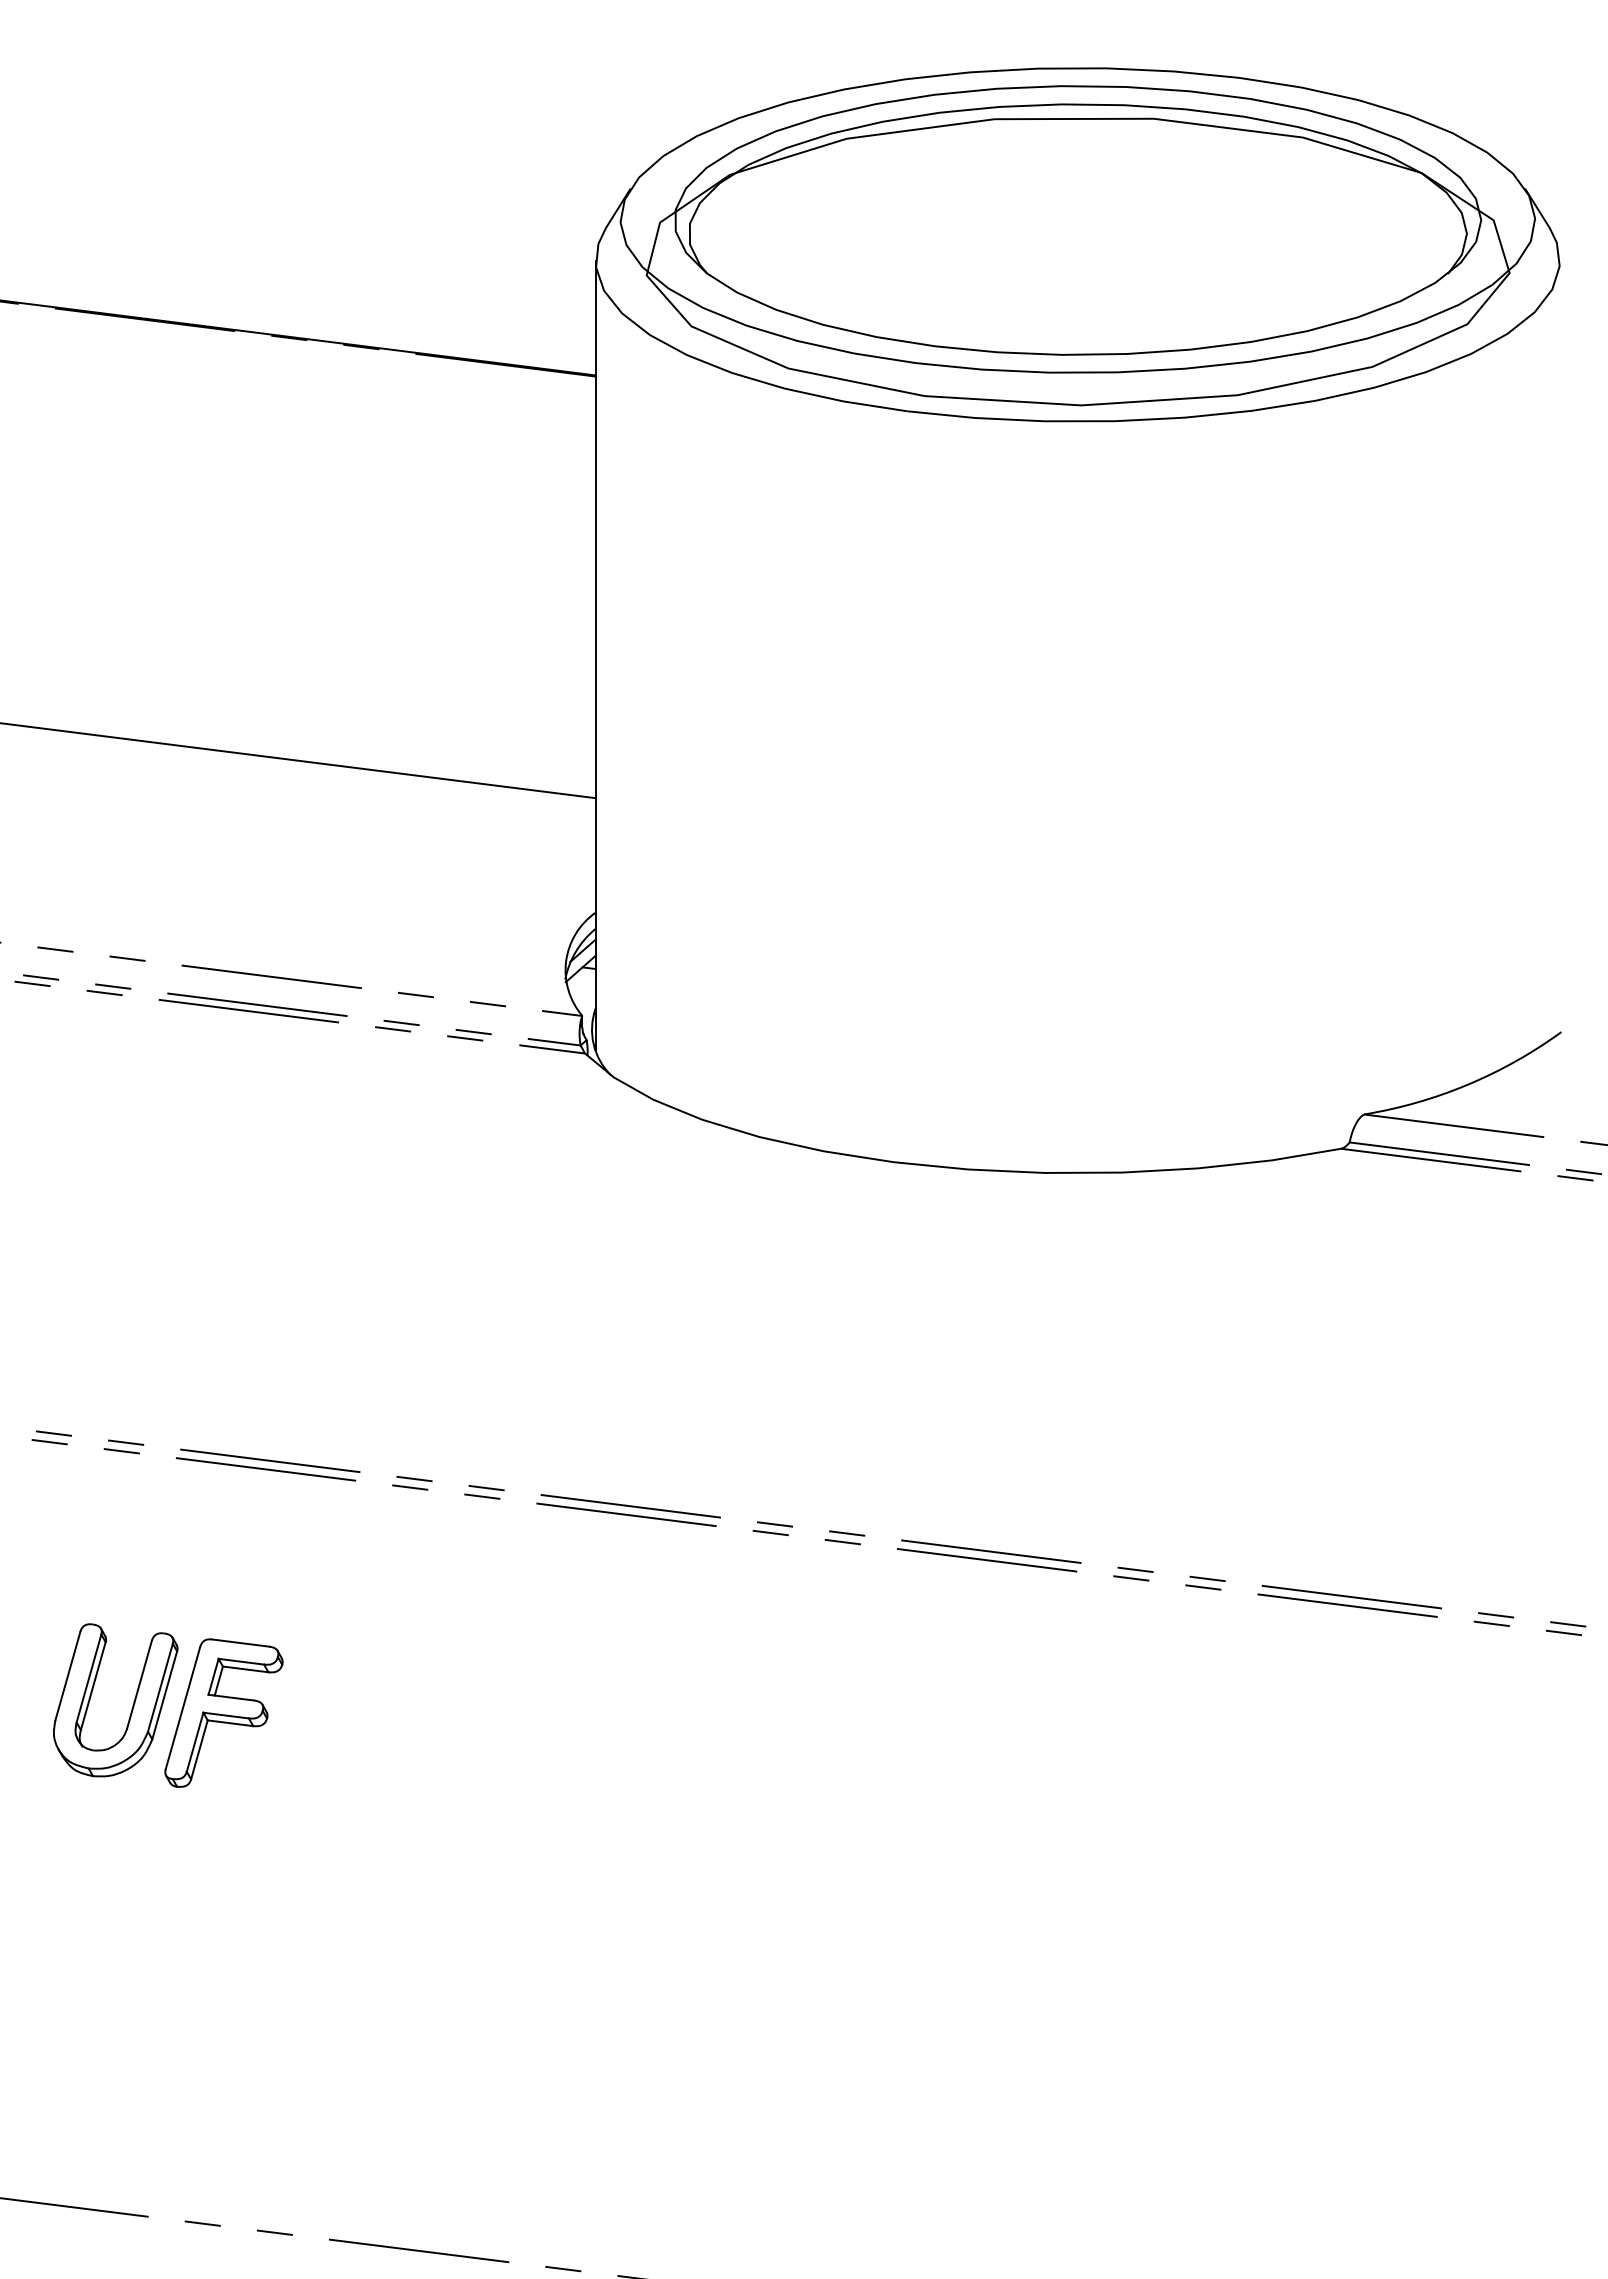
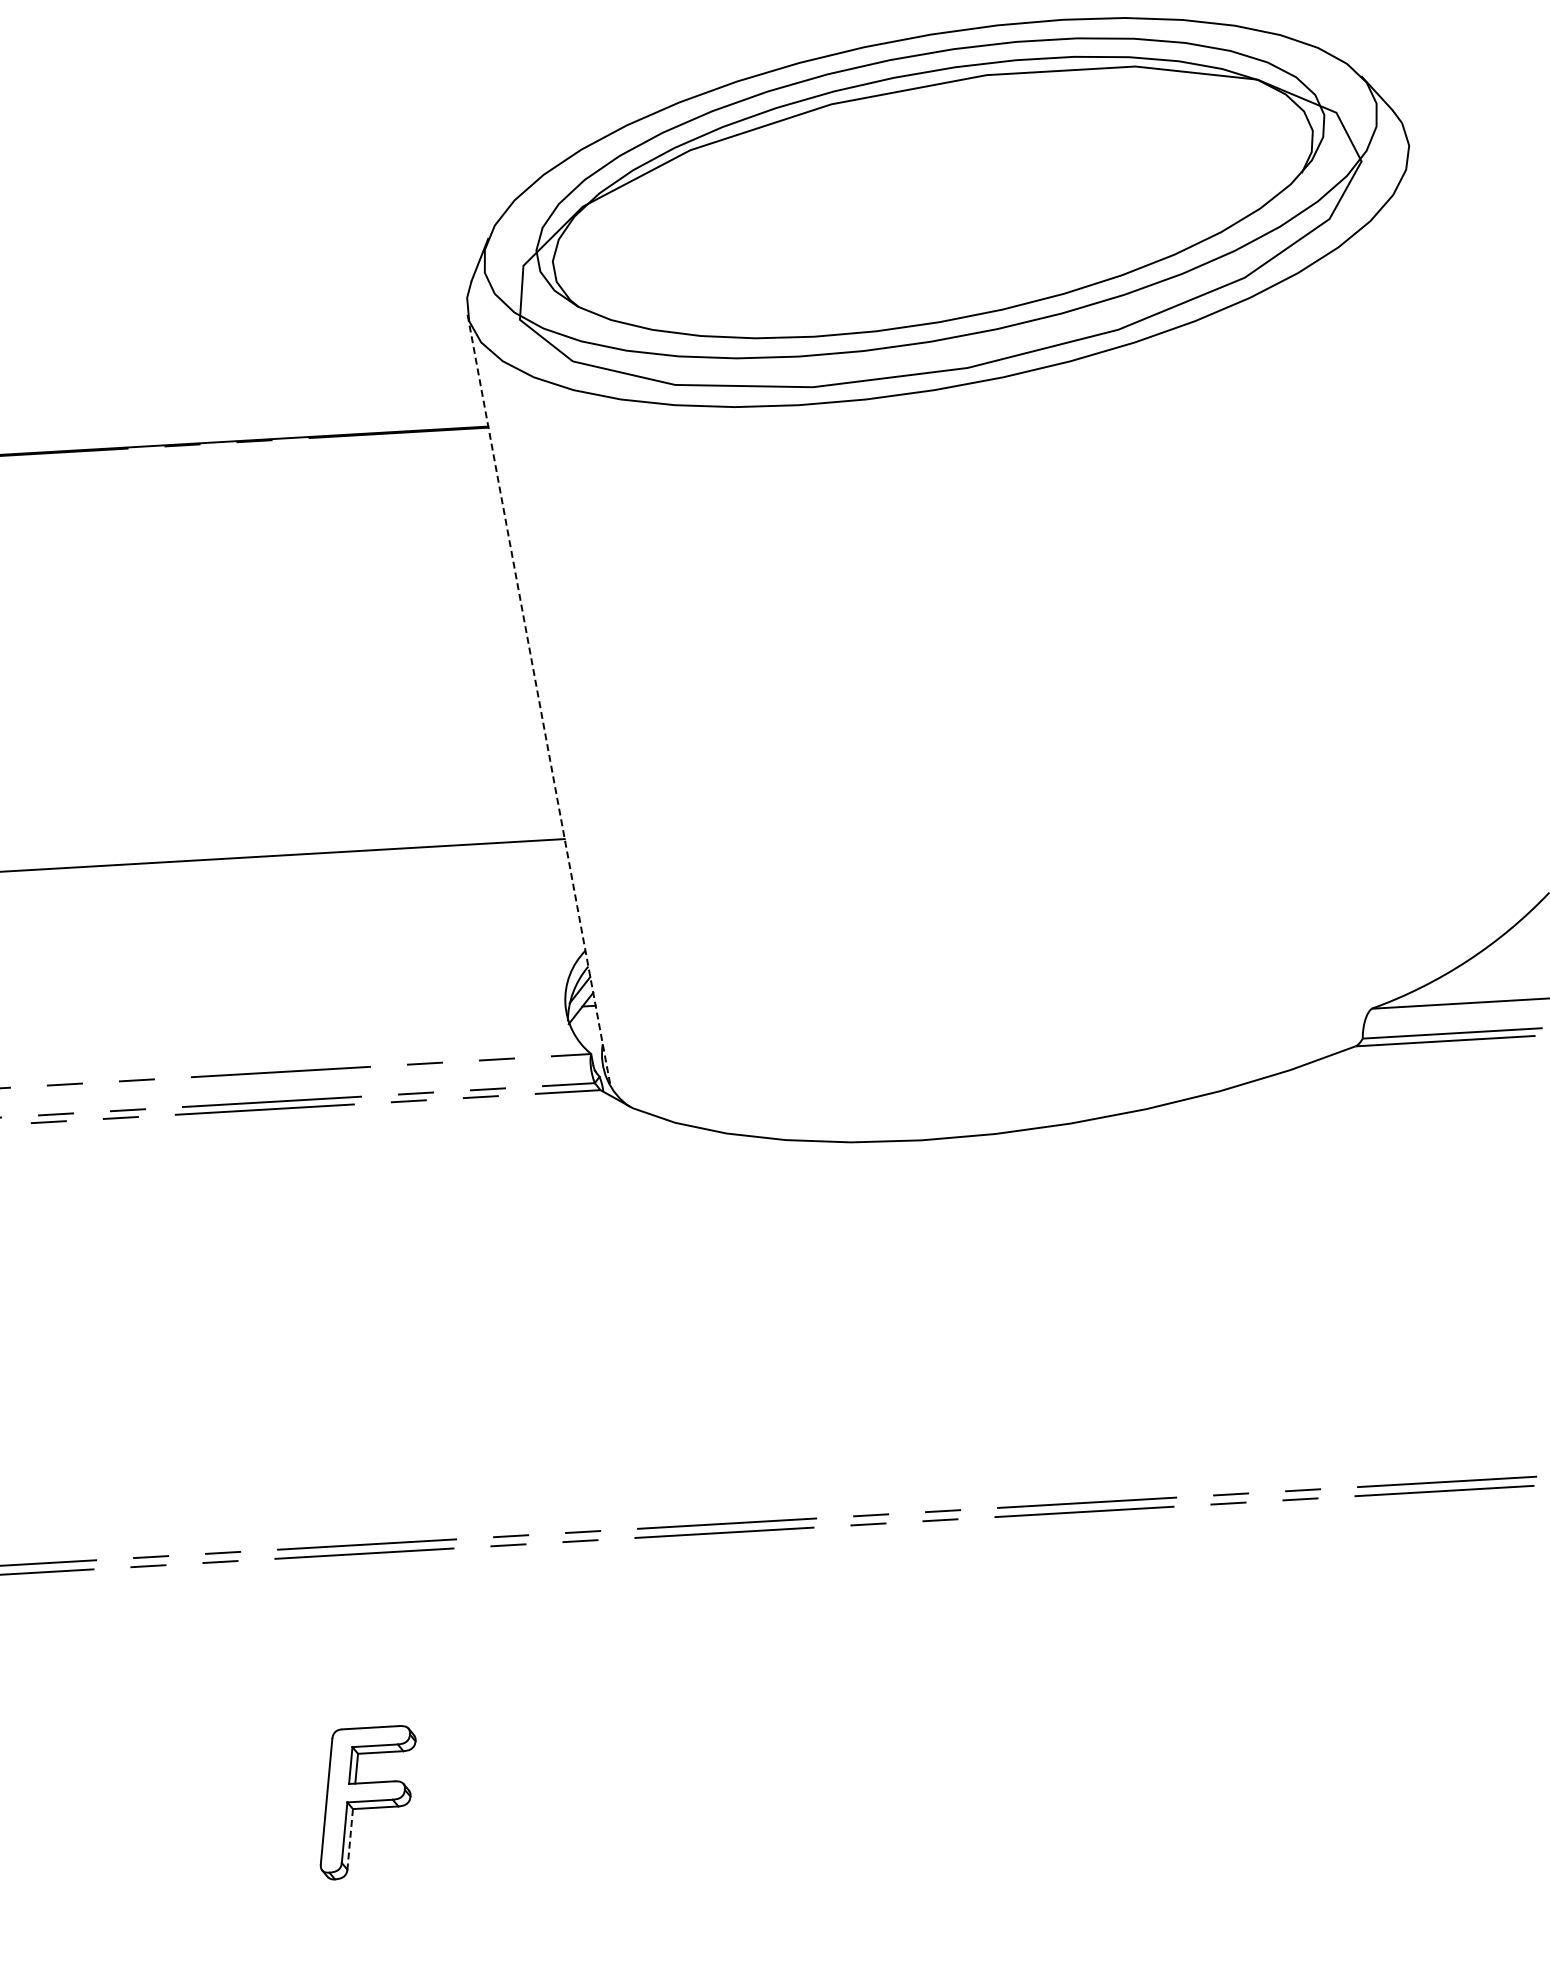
line: (595, 656) -> (538, 700), solid -> dashed
part: (132, 1705) -> (276, 1808), removed
line: (199, 1749) -> (350, 1839), solid -> dashed

